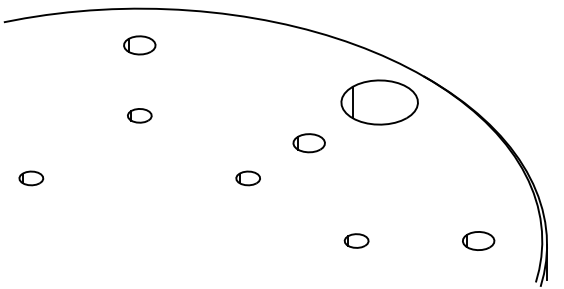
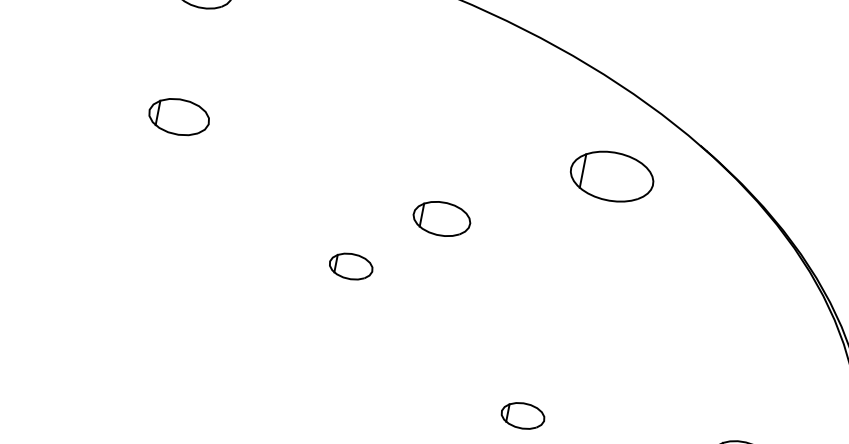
part: (379, 102) -> (611, 176), size x0.6
part: (139, 115) -> (178, 116), size x1.4
part: (308, 143) -> (440, 219), moved

